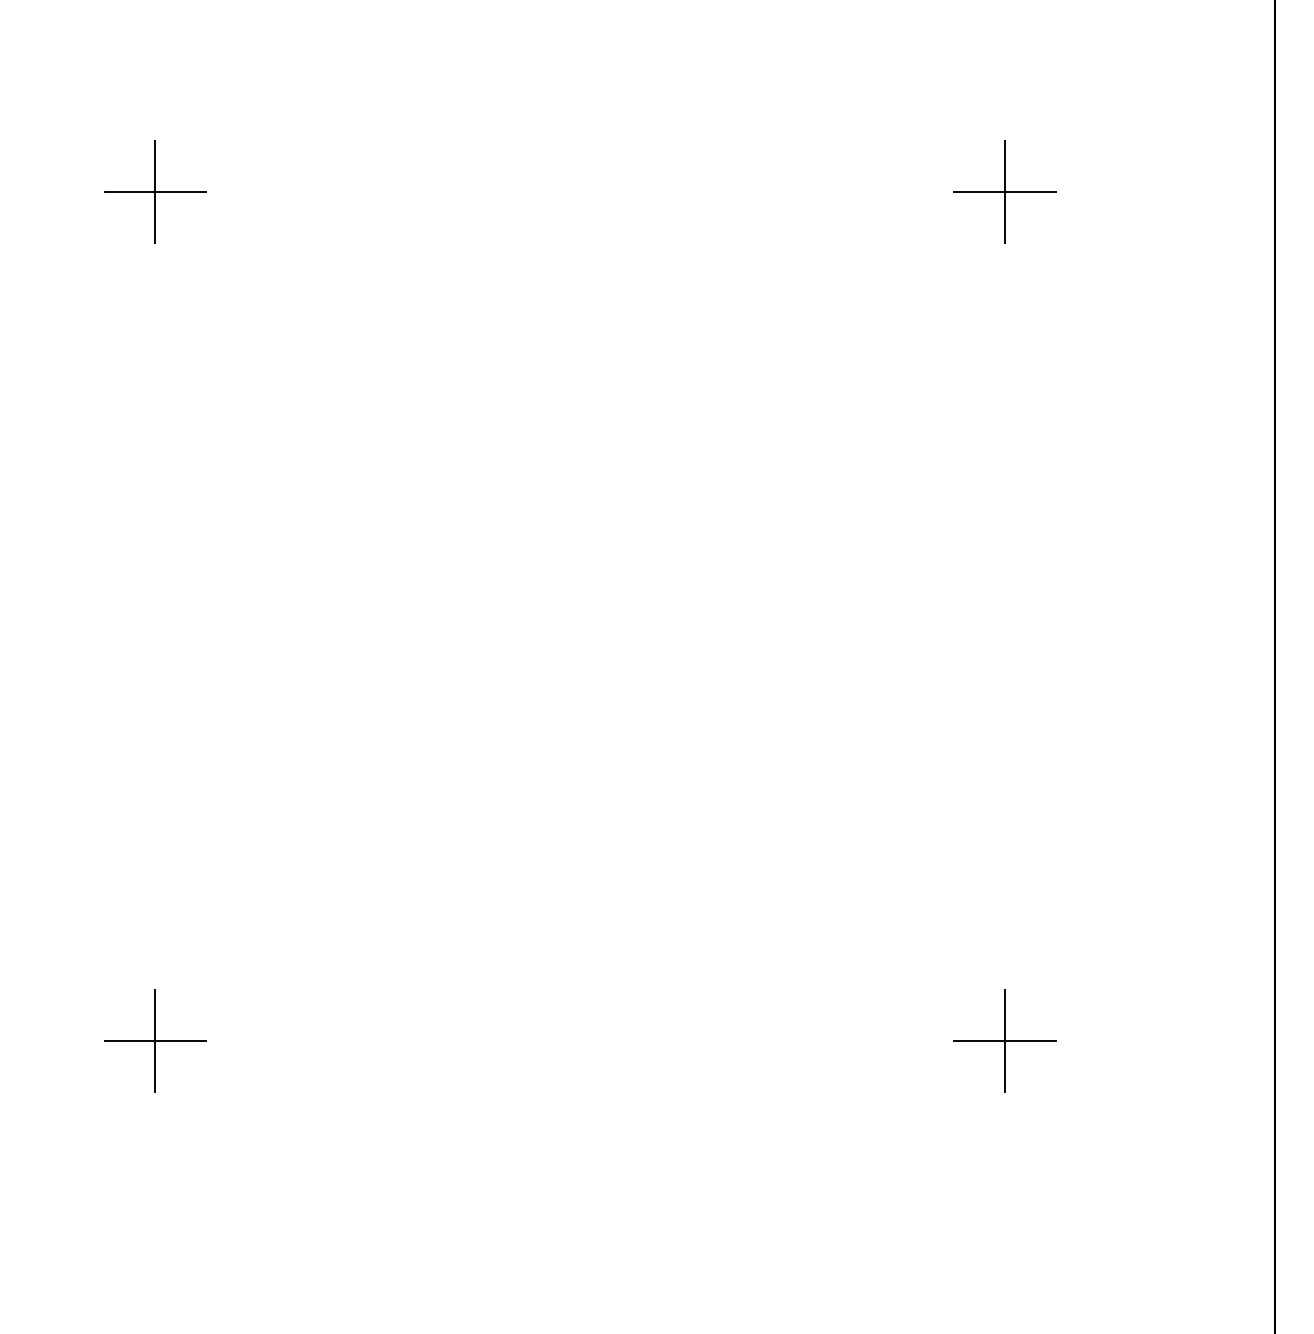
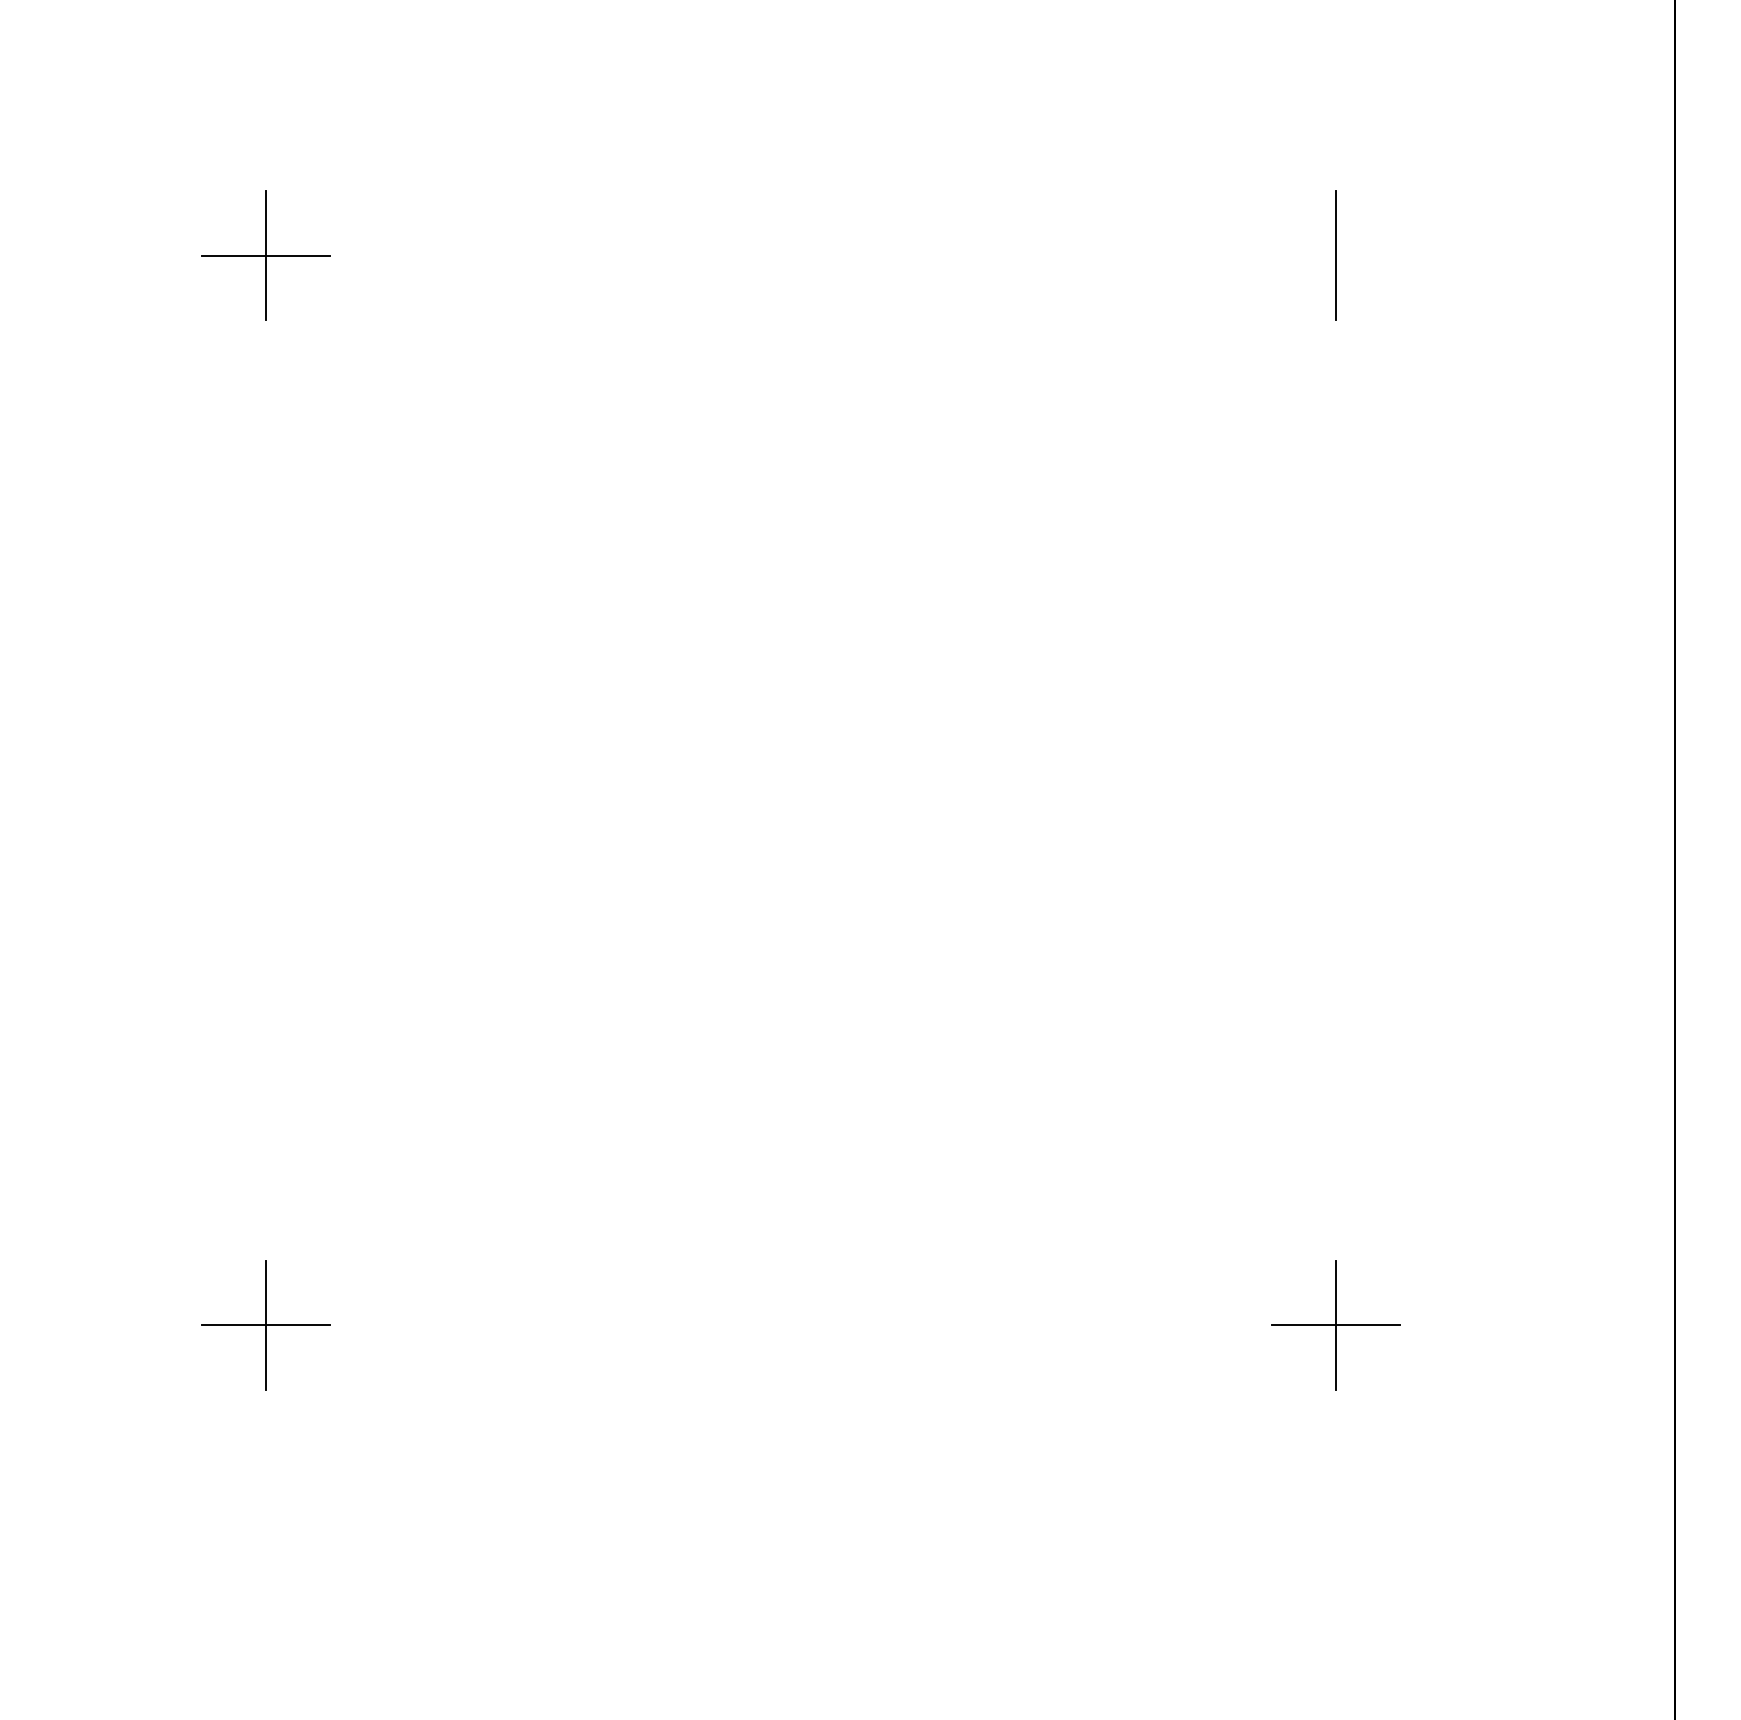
line: (1004, 191) -> (1335, 255), removed

